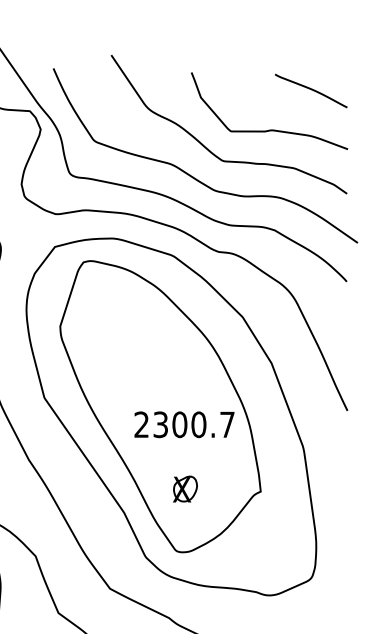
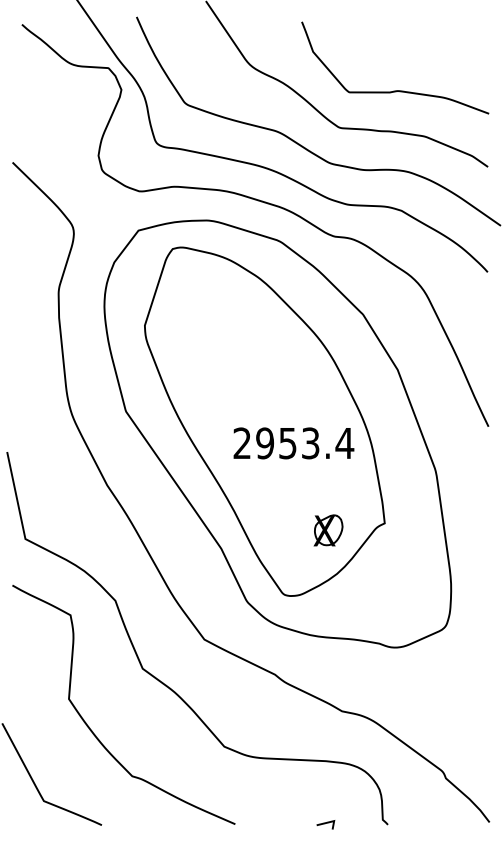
curve: (310, 89) -> (444, 42), removed
text: (194, 424) -> (305, 443), 2300.7 -> 2953.4
part: (185, 489) -> (328, 530), moved

